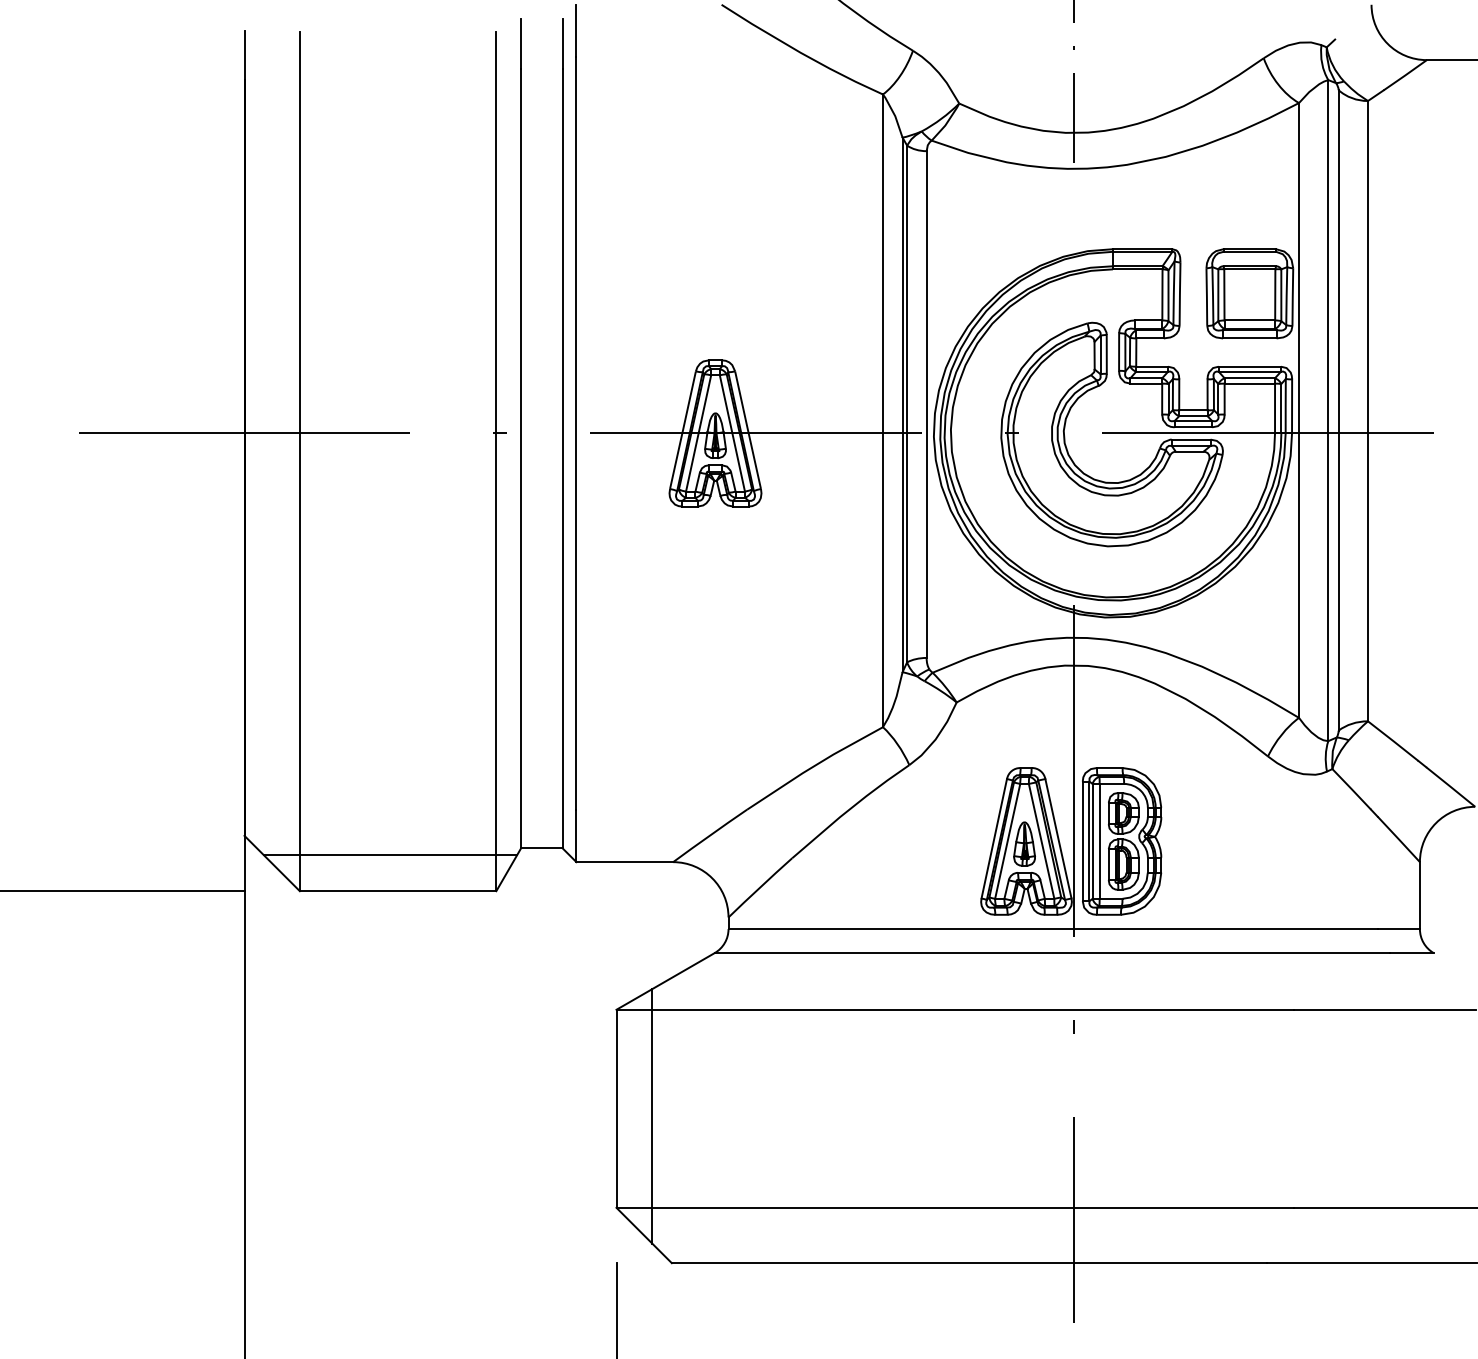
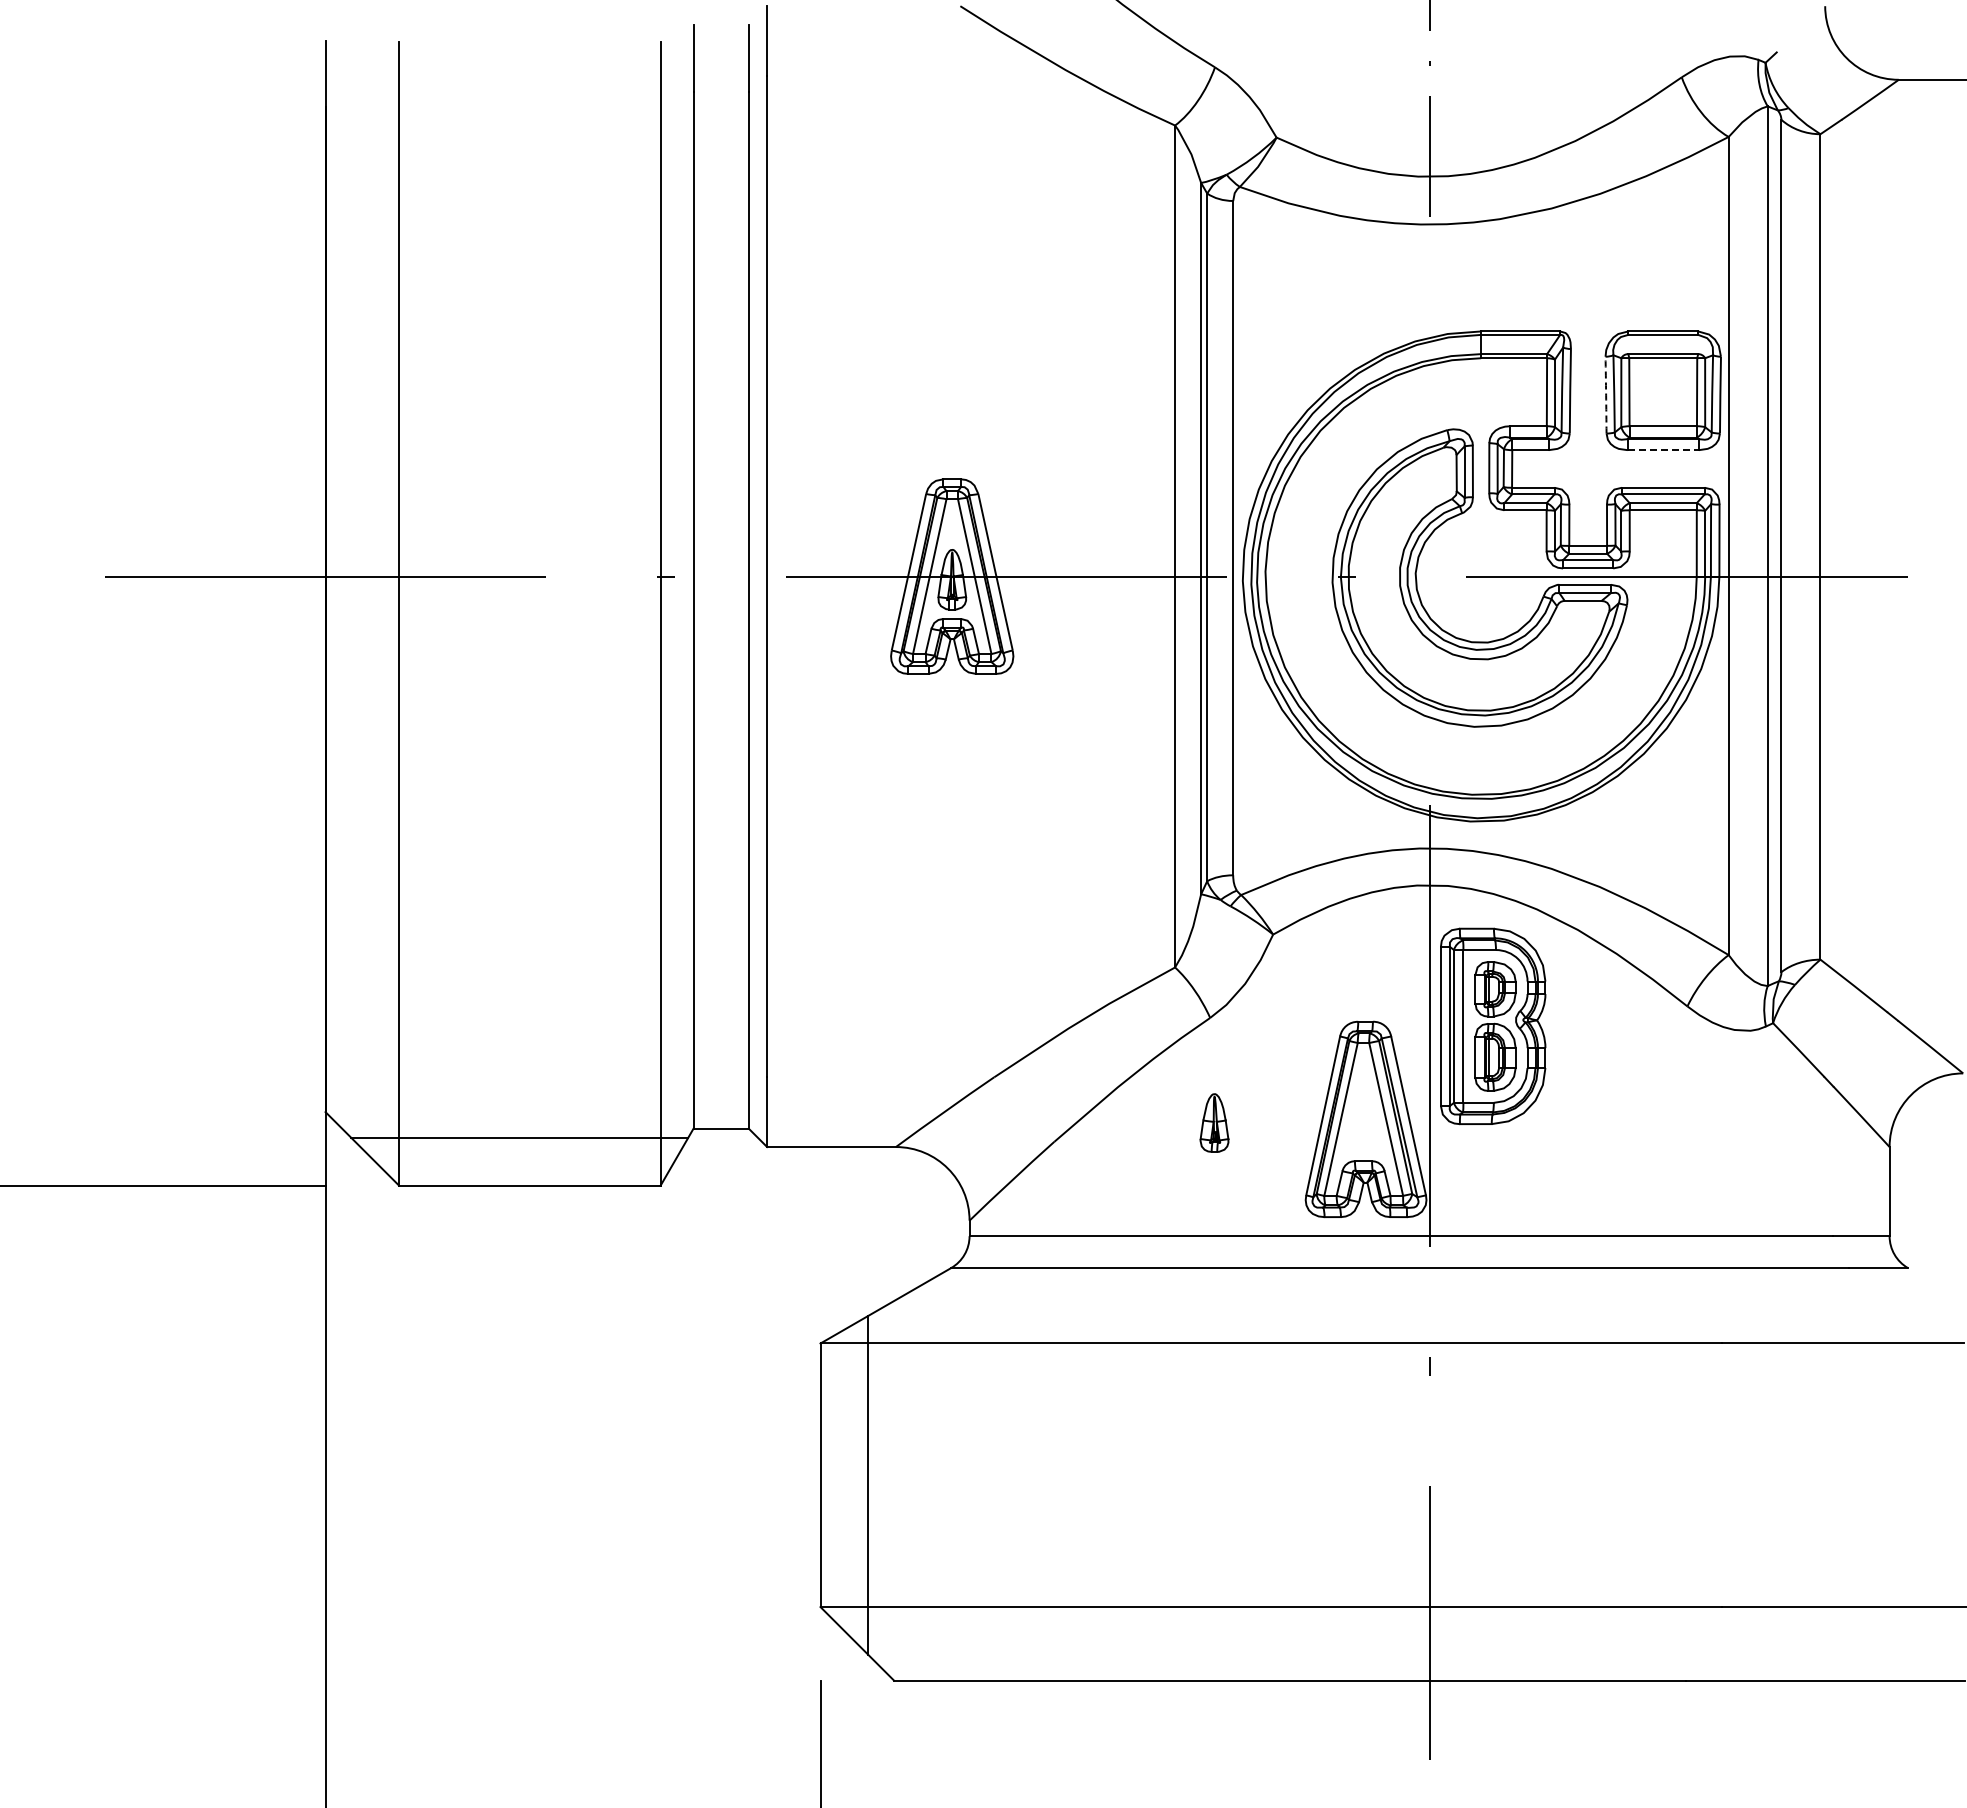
arc: (1207, 297) -> (1606, 395), solid -> dashed
line: (1250, 338) -> (1663, 450), solid -> dashed
part: (1122, 841) -> (1493, 1026), moved
part: (1024, 843) -> (1214, 1122), moved

